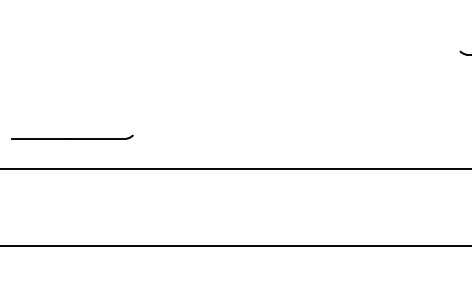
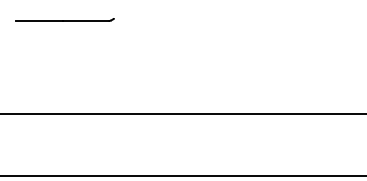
part: (72, 136) -> (65, 19), moved

